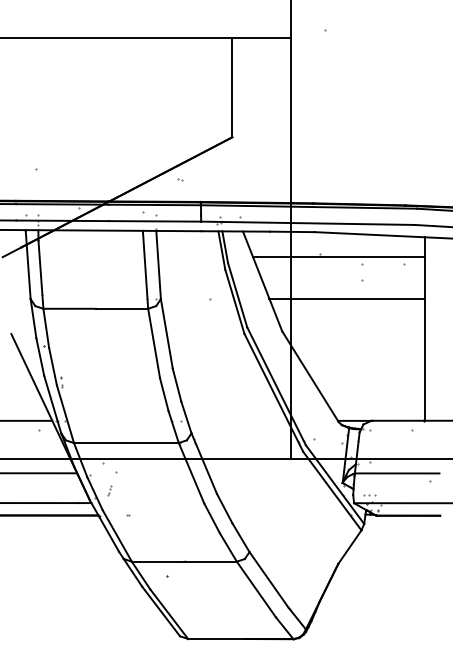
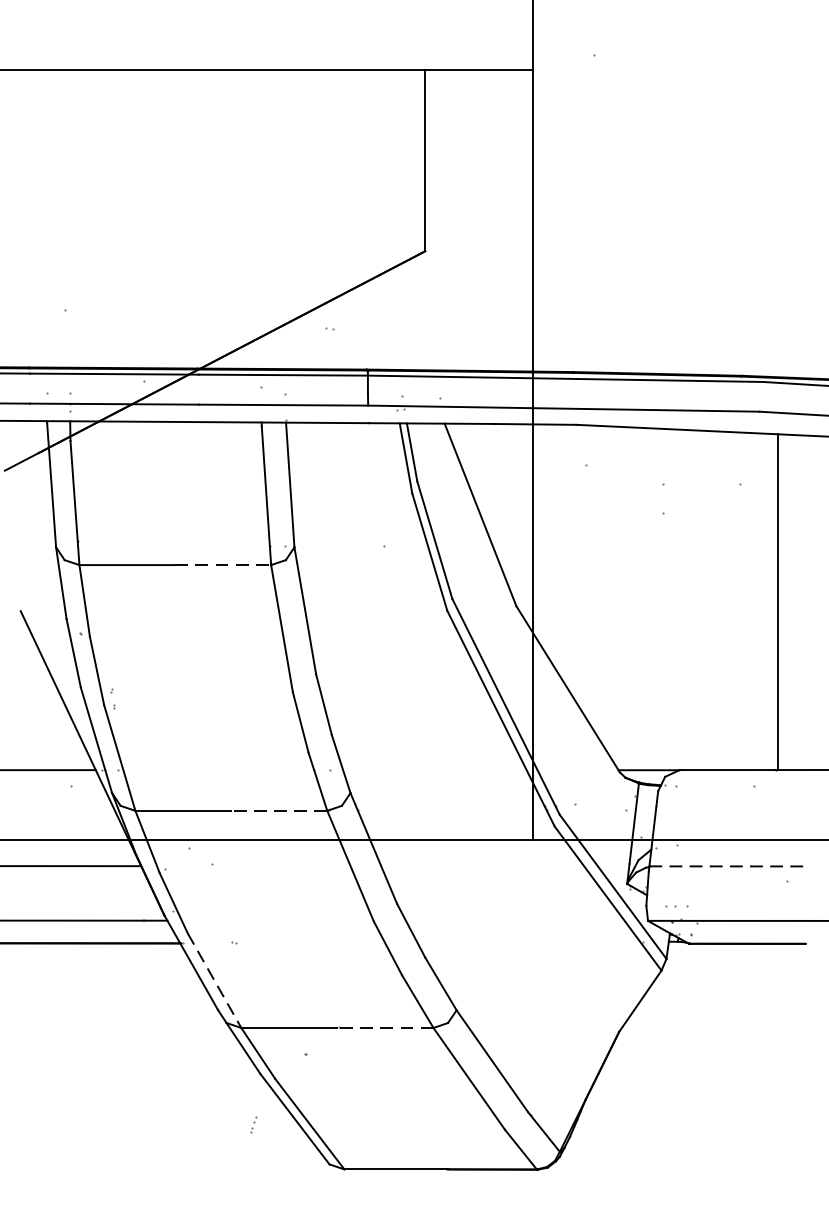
line: (338, 256) -> (619, 469), removed
line: (347, 298) -> (635, 546), removed
line: (122, 308) -> (224, 564), solid -> dashed
line: (152, 443) -> (279, 811), solid -> dashed
line: (397, 473) -> (727, 866), solid -> dashed
part: (109, 490) -> (253, 1124), moved
line: (117, 535) -> (215, 979), solid -> dashed
line: (210, 561) -> (385, 1027), solid -> dashed

